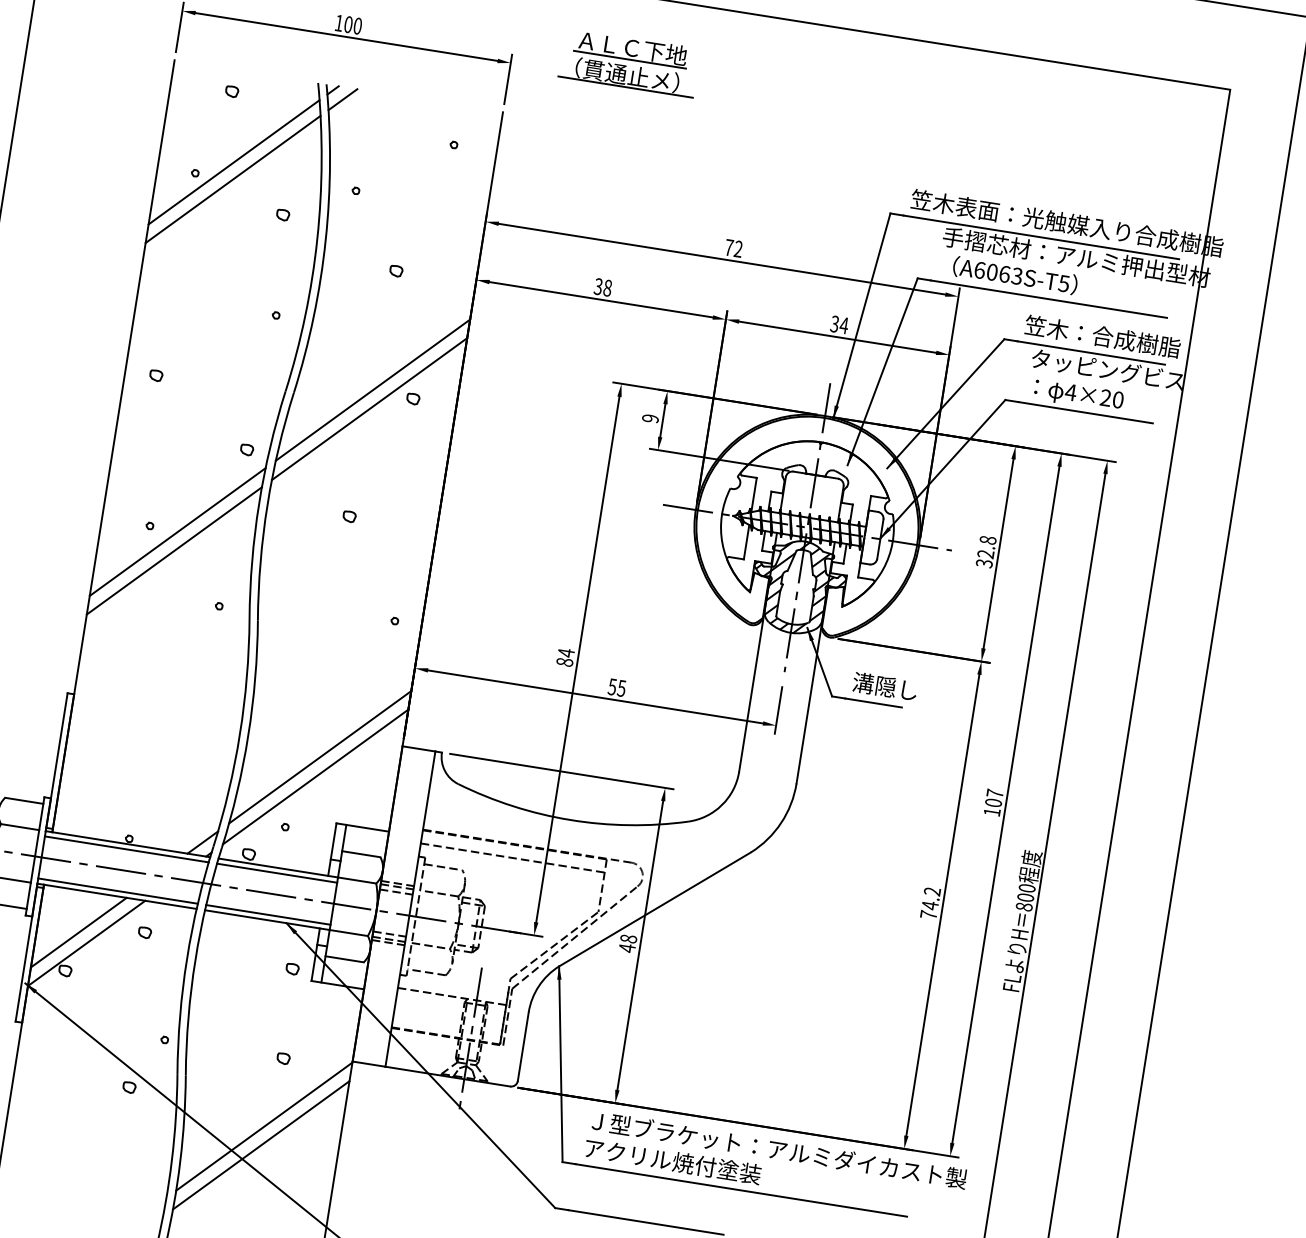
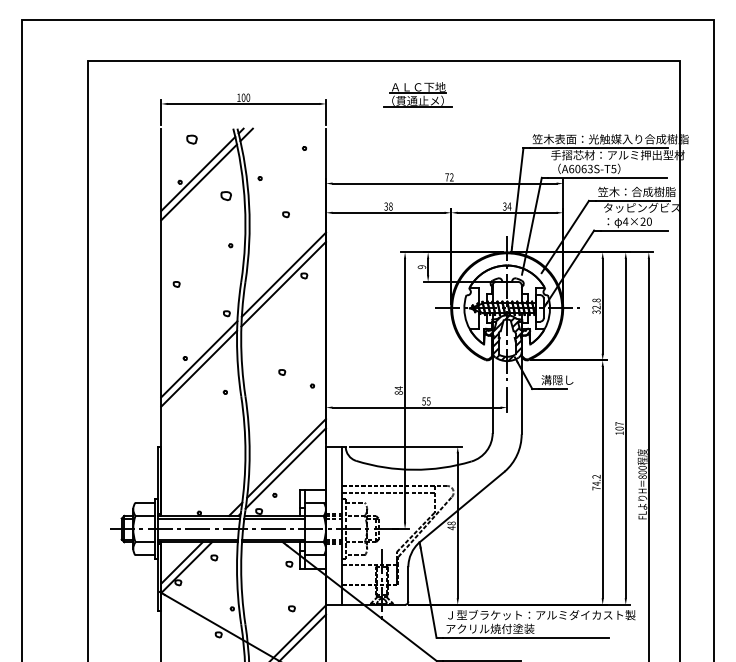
part: (628, 62) -> (417, 94), moved
part: (231, 91) -> (191, 139), size x1.6
part: (283, 214) -> (226, 195), size x1.6
part: (350, 516) -> (282, 372), moved

